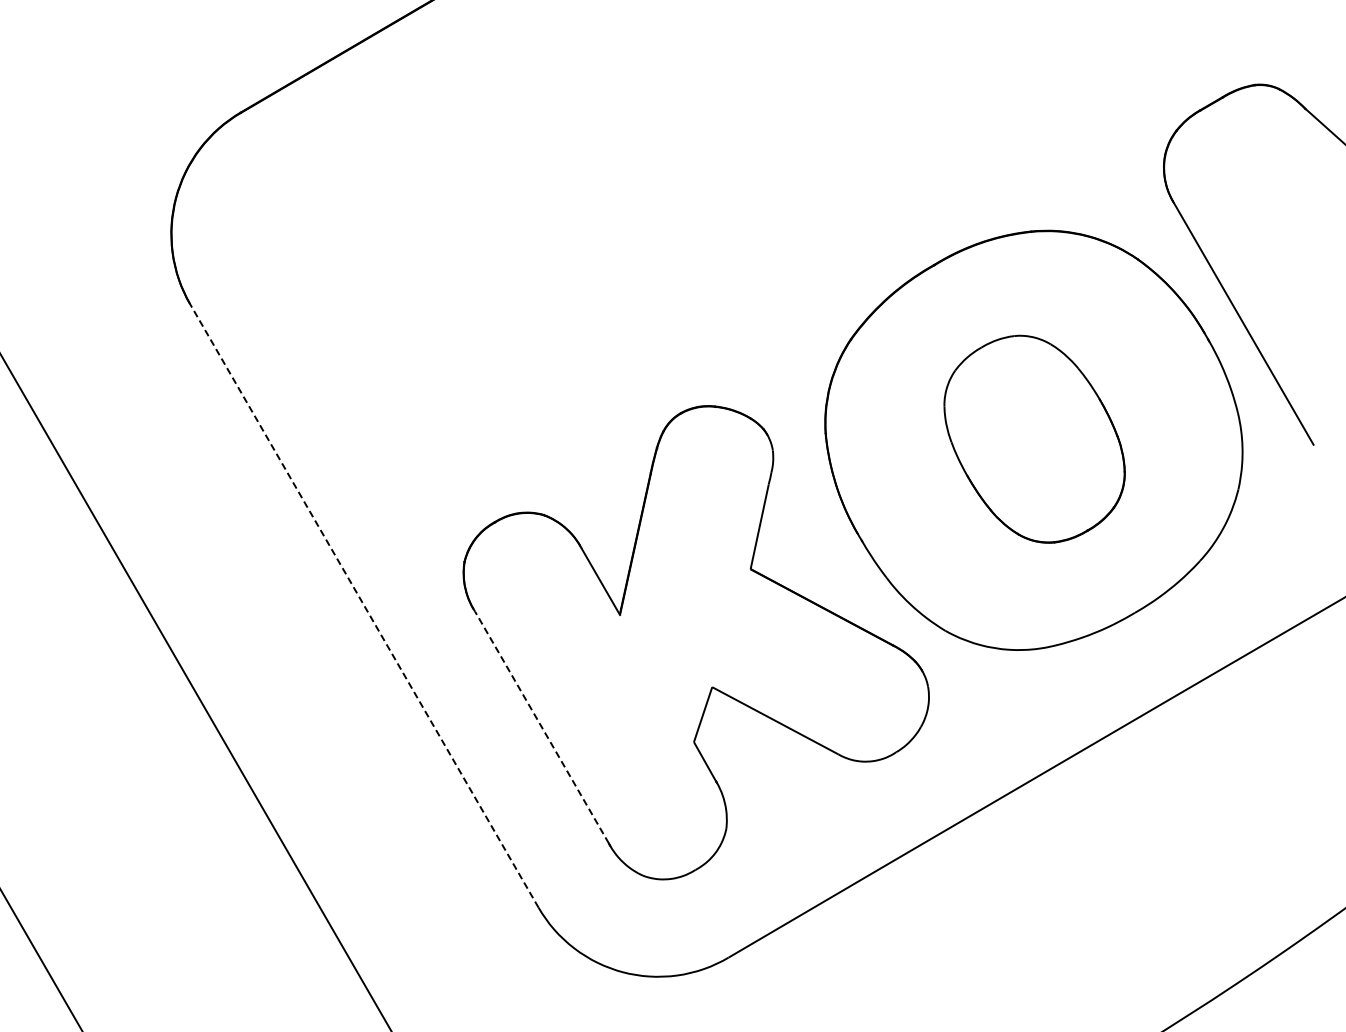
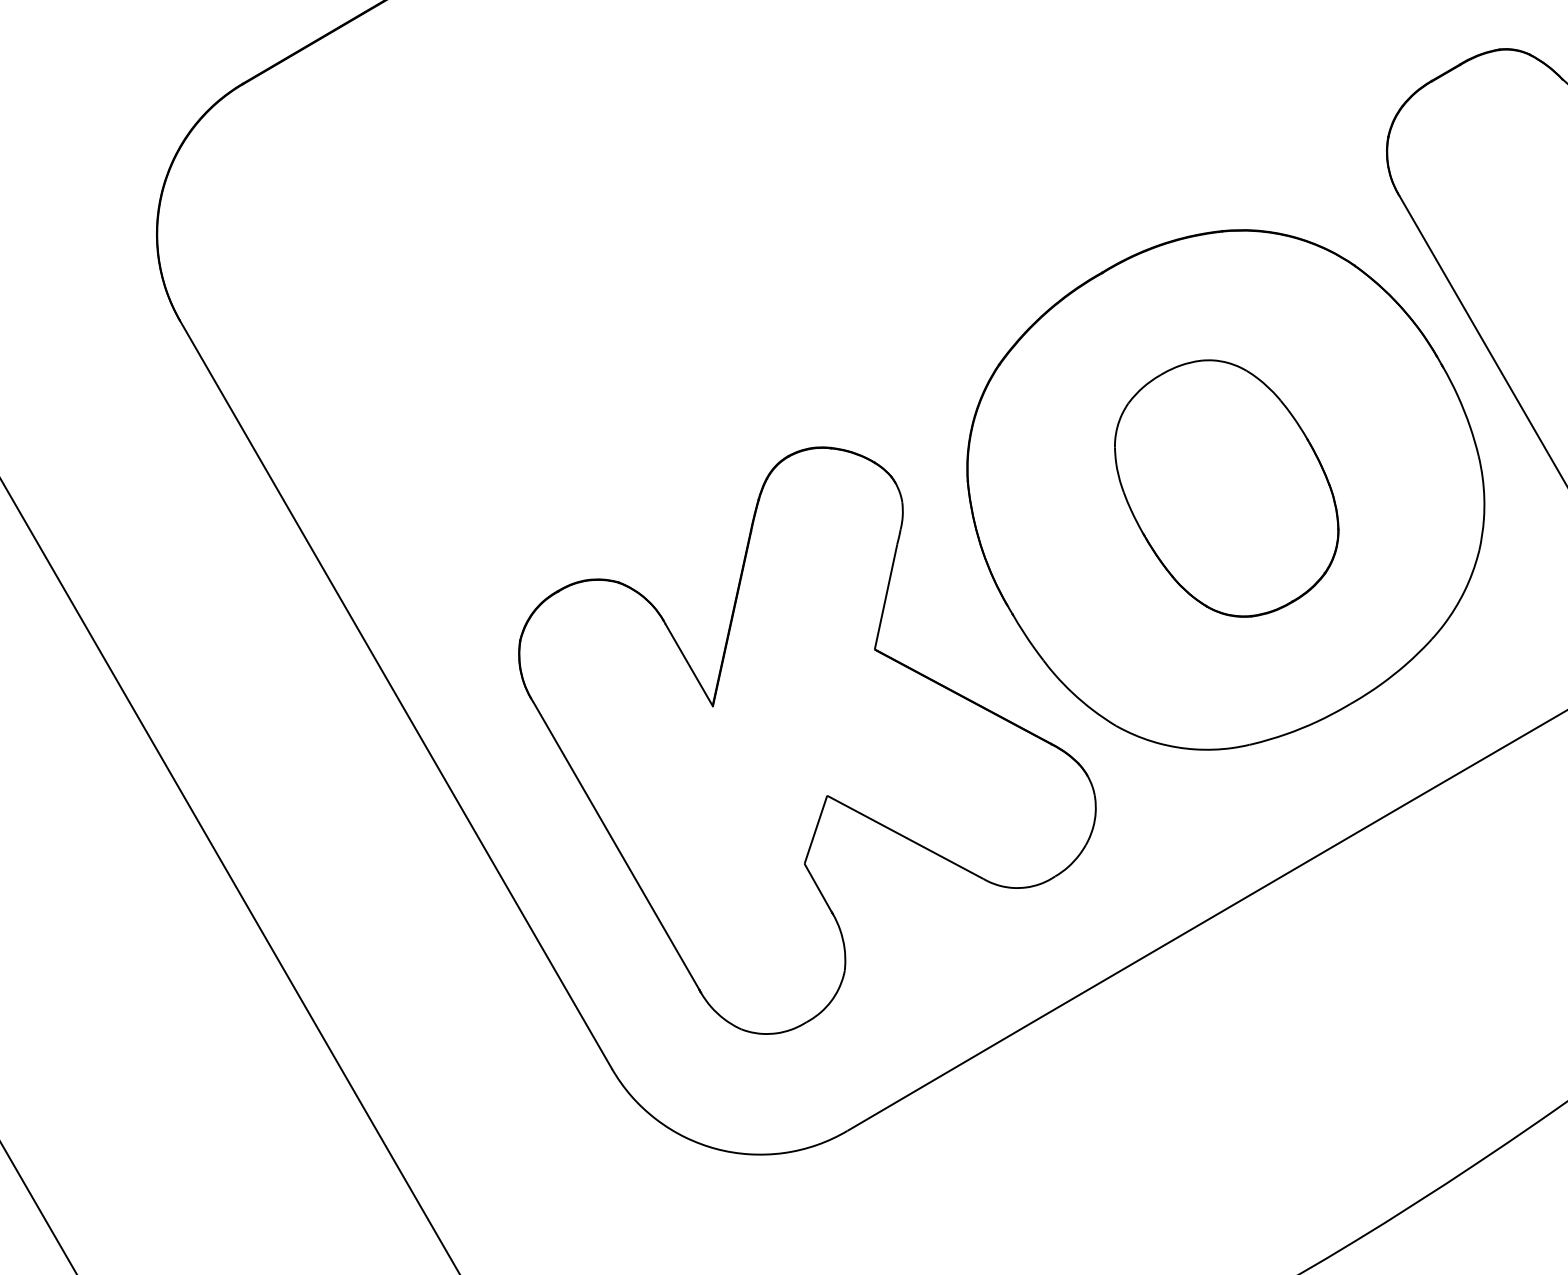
line: (364, 605) -> (396, 694), dashed -> solid
line: (542, 727) -> (616, 845), dashed -> solid

